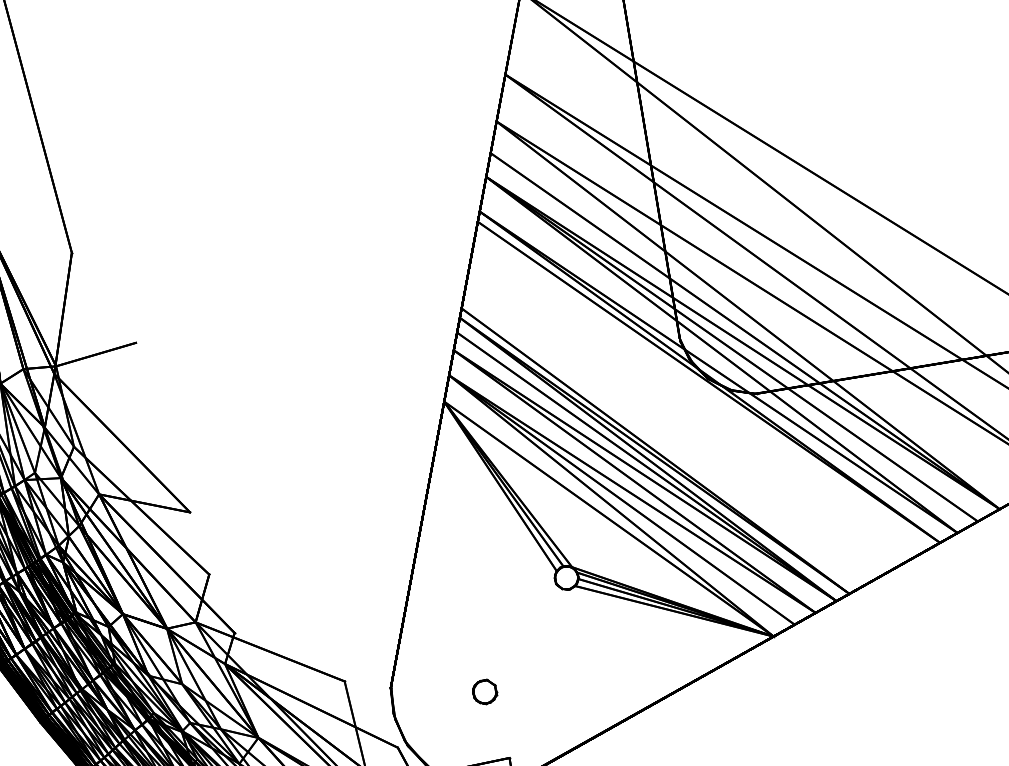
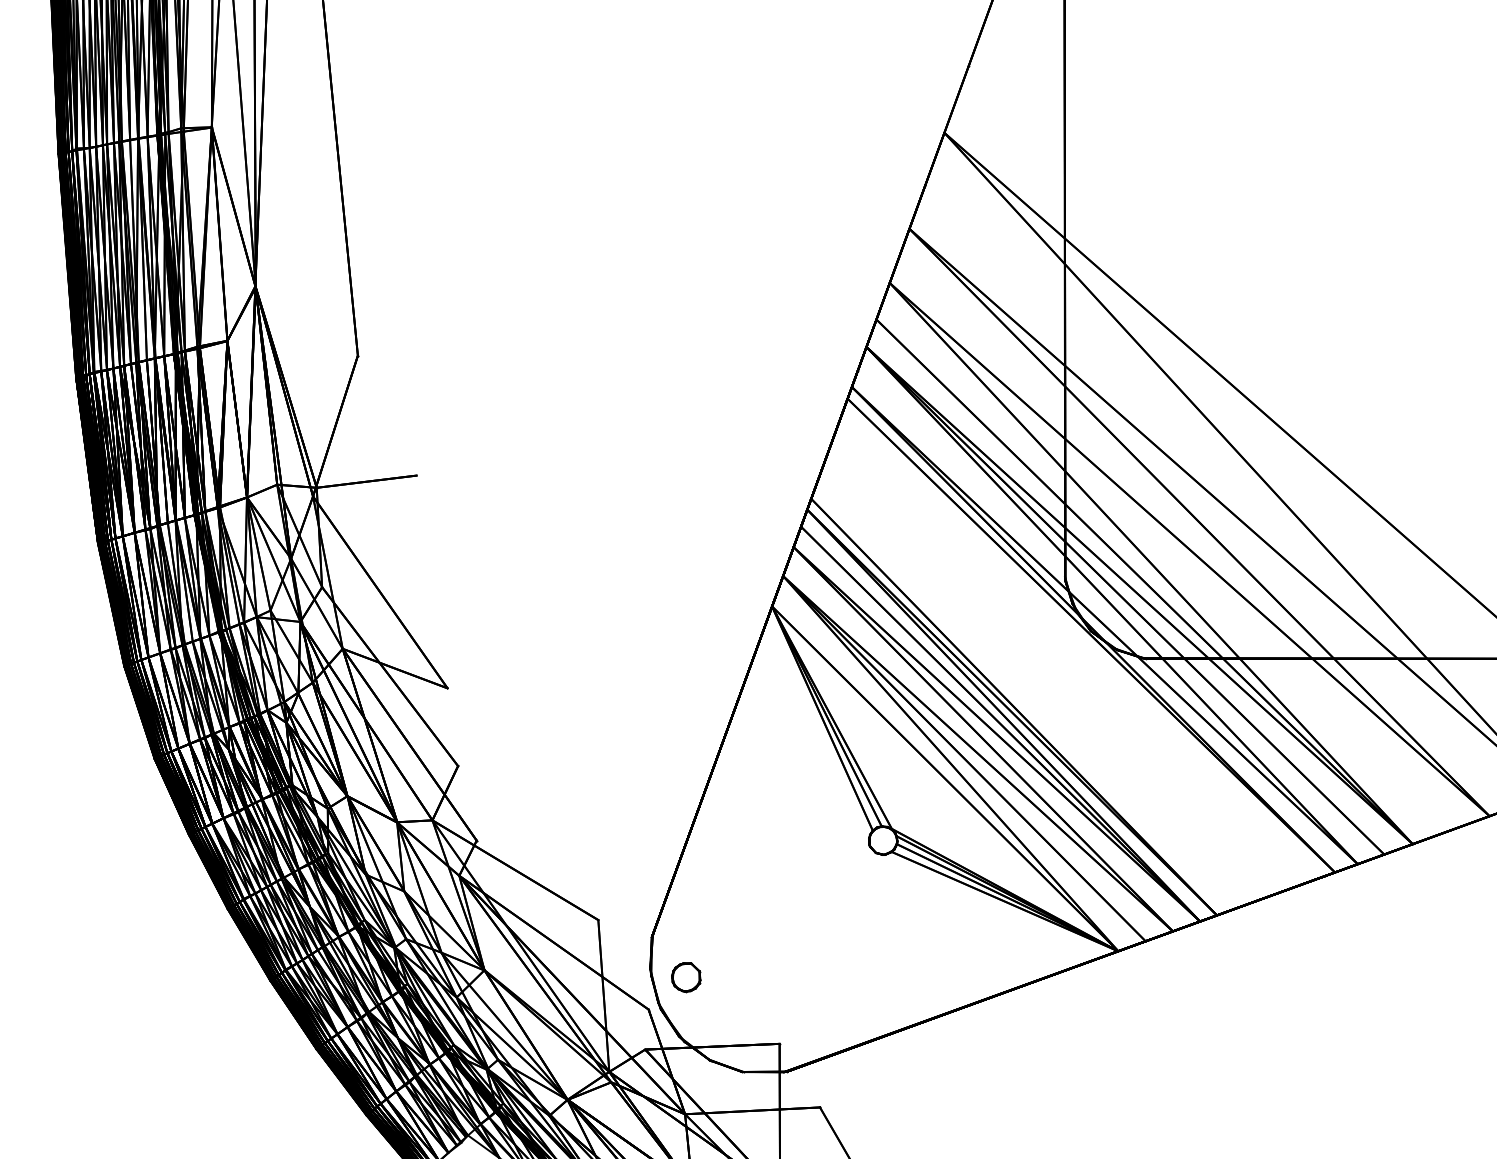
part: (485, 692) -> (686, 977), moved

